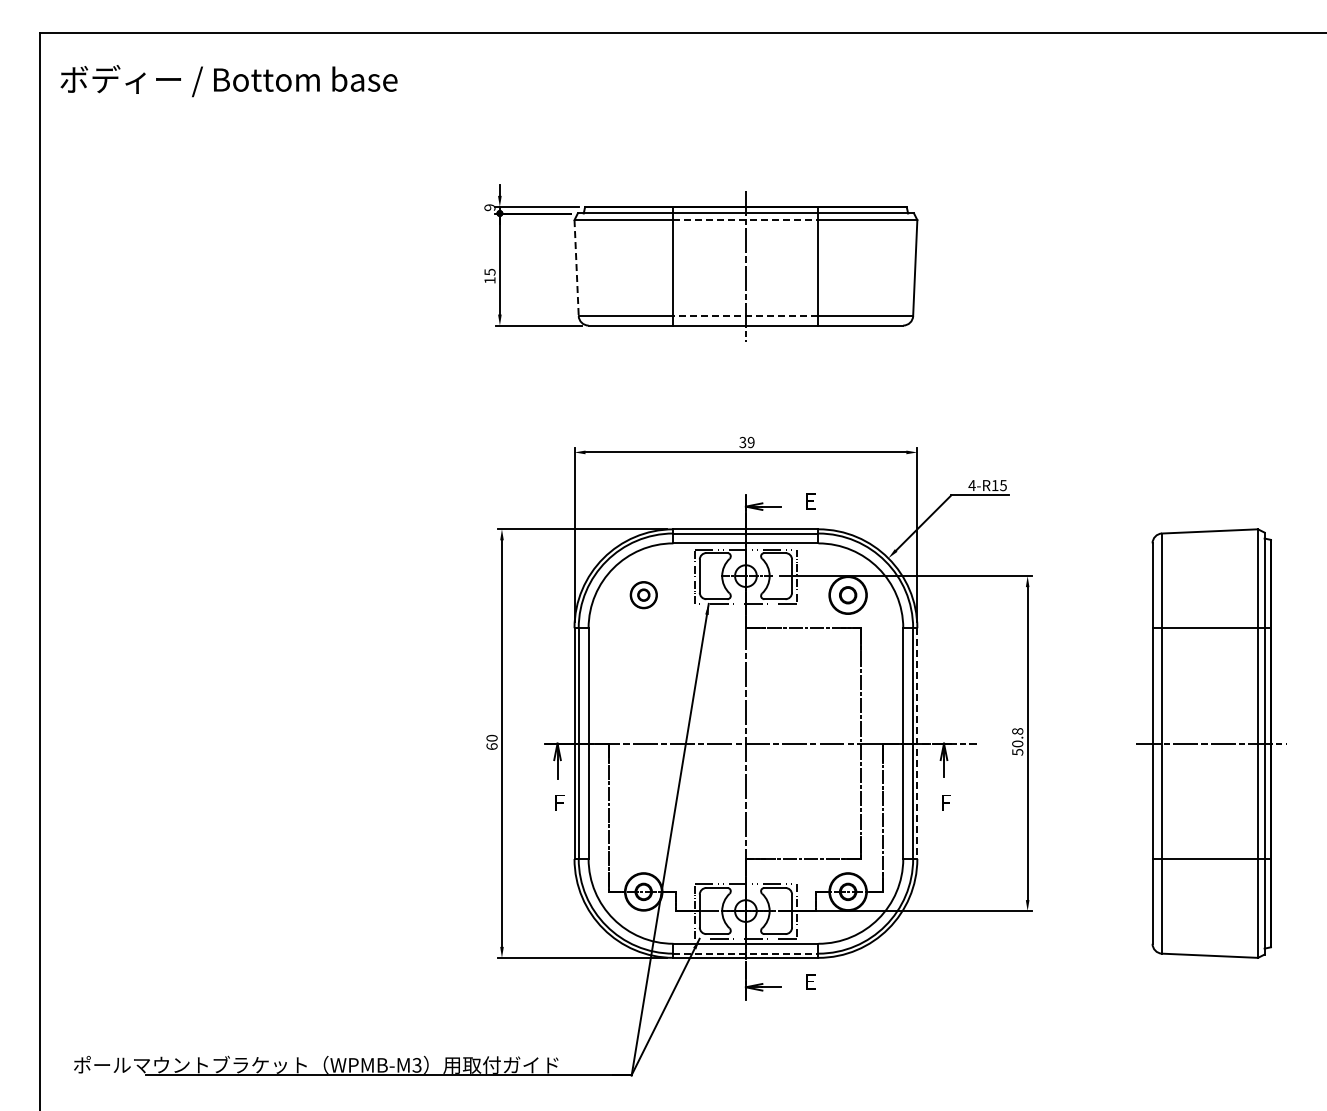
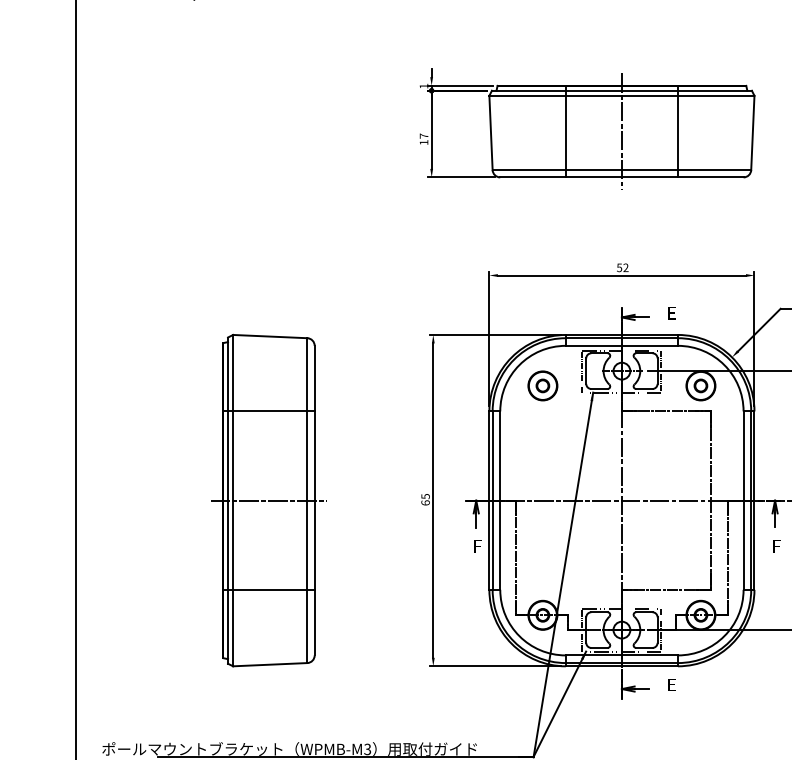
text: (489, 207) -> (423, 86), 9 -> 1
line: (745, 220) -> (621, 96), dashed -> solid
line: (576, 268) -> (490, 133), dashed -> solid
text: (489, 271) -> (423, 135), 15 -> 17
line: (745, 316) -> (621, 170), dashed -> solid
text: (746, 442) -> (622, 267), 39 -> 52
part: (643, 594) -> (542, 385), size x1.43
text: (491, 737) -> (425, 495), 60 -> 65
part: (289, 743) -> (269, 500), added
line: (917, 744) -> (754, 501), dashed -> solid
line: (745, 953) -> (621, 662), dashed -> solid

